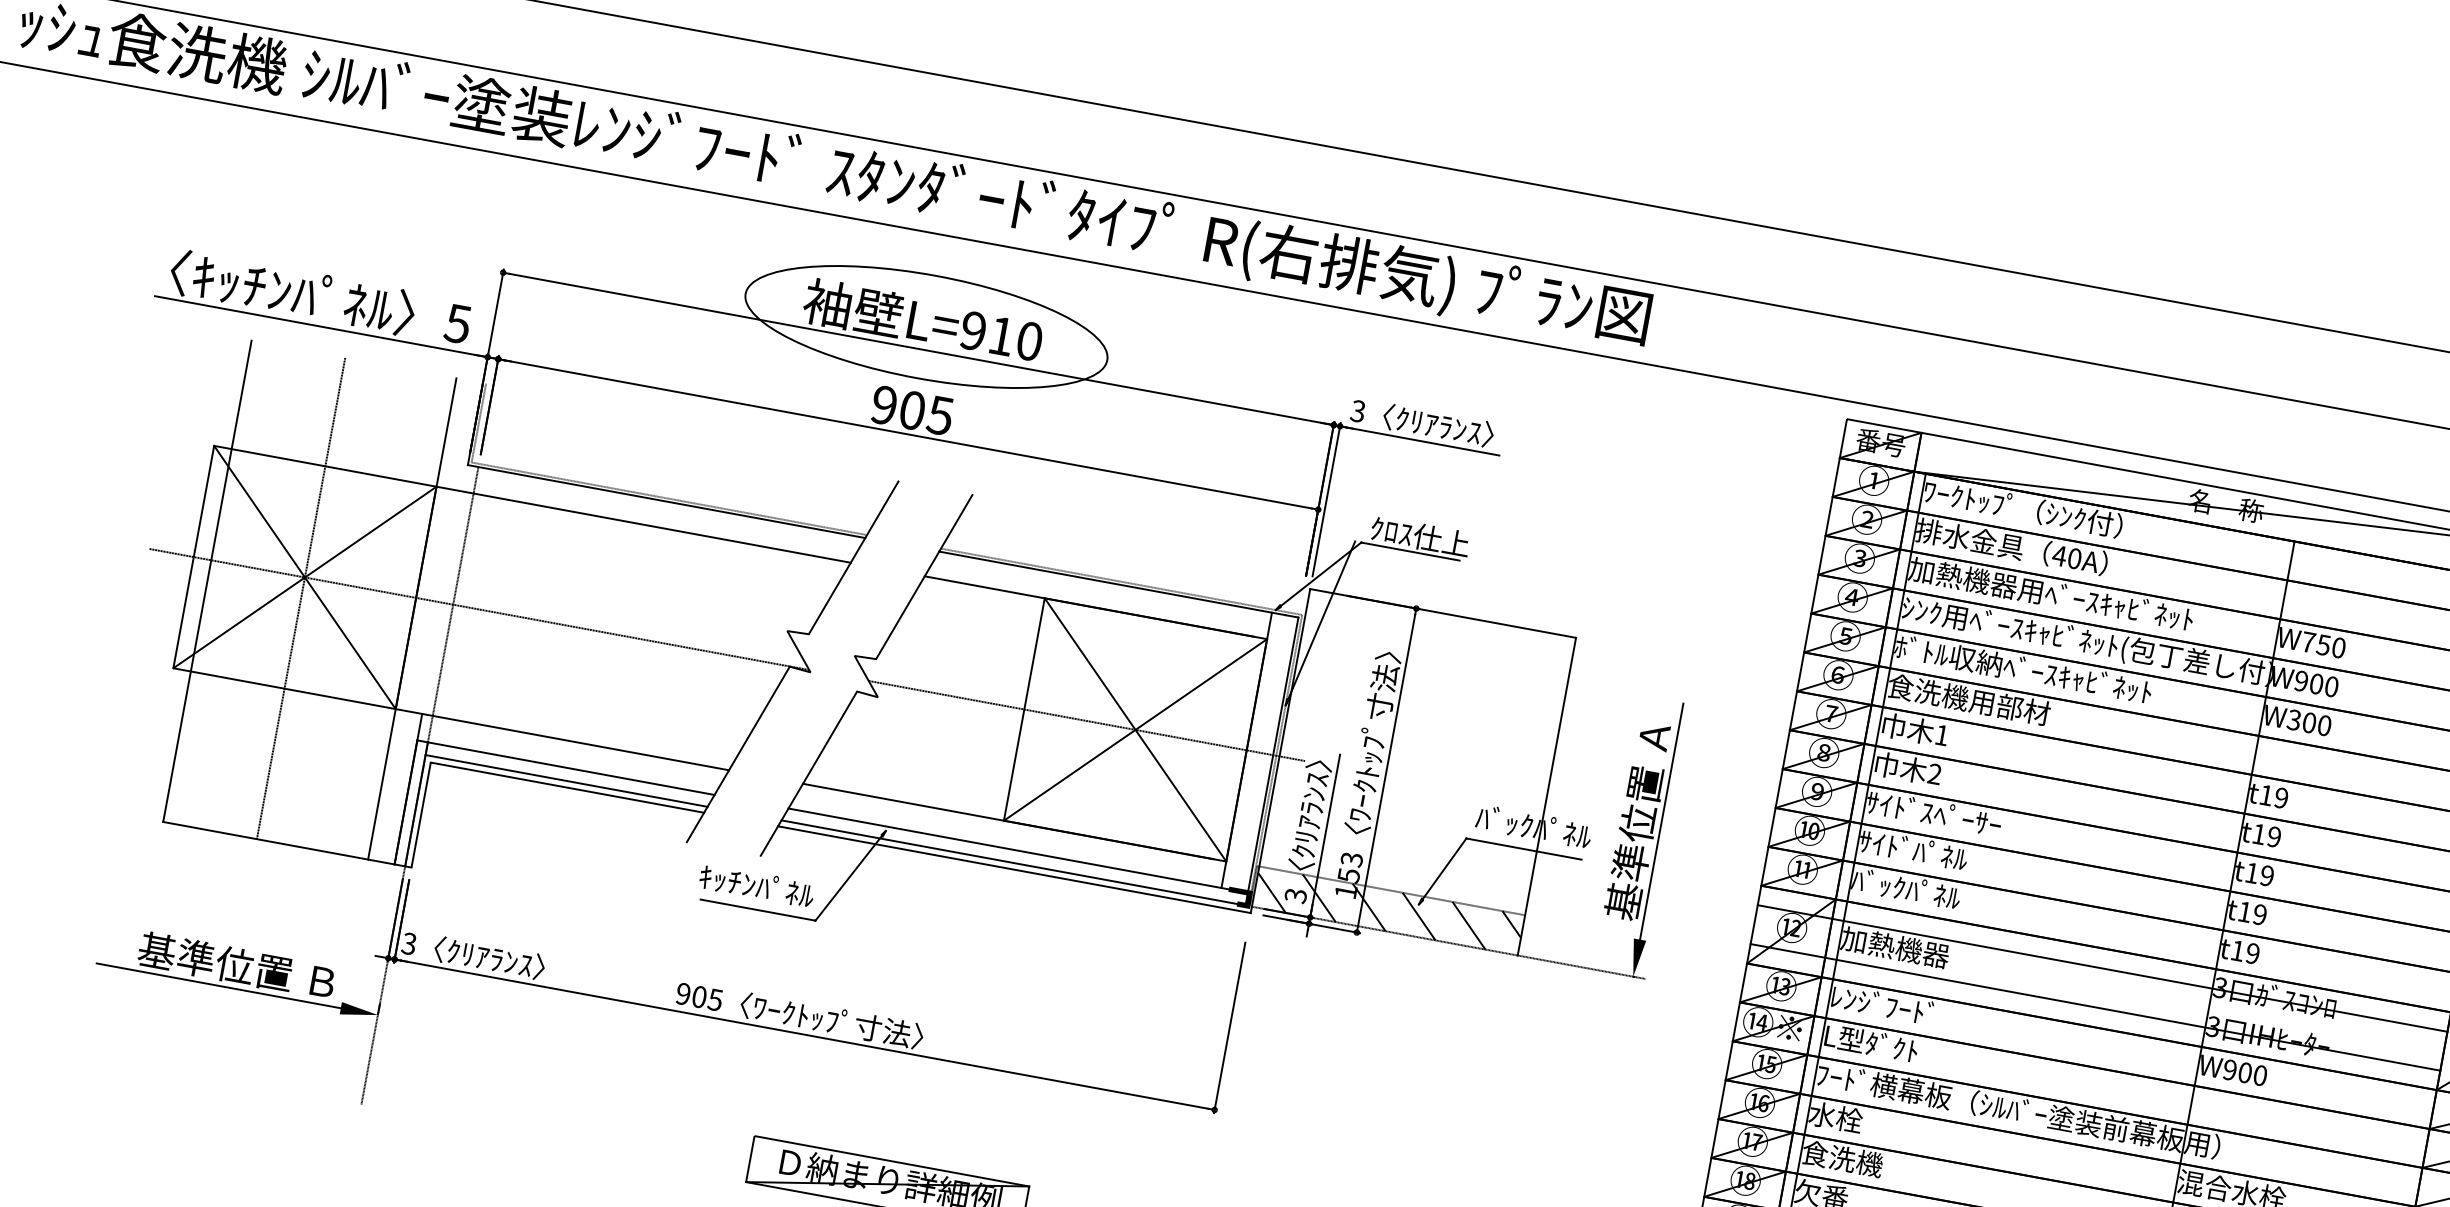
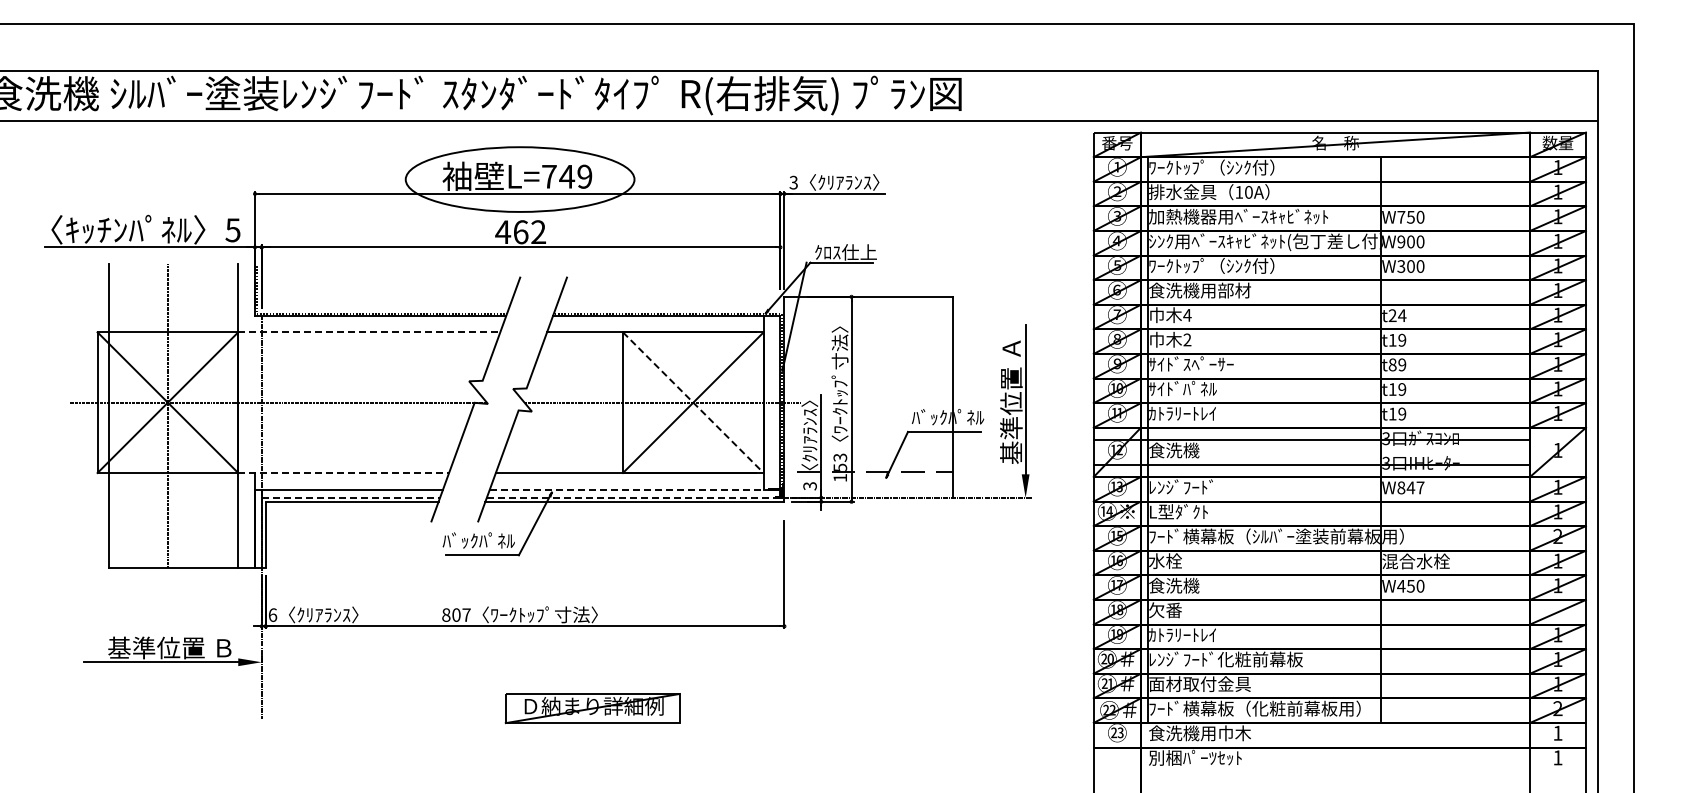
text: (1002, 335) -> (567, 176), L=910 -> L=749
text: (911, 410) -> (520, 232), 905 -> 462
line: (643, 525) -> (369, 332), solid -> dashed
text: (2059, 556) -> (1239, 192), 40A -> 10A
text: (2022, 668) -> (1229, 265), ﾎﾞﾄﾙ収納ﾍﾞｰｽｷｬﾋﾞﾈｯﾄ -> ﾜｰｸﾄｯﾌﾟ（ｼﾝｸ付）
line: (1135, 731) -> (693, 403), solid -> dashed
text: (1942, 735) -> (1187, 315), 1 -> 4
line: (563, 740) -> (344, 473), solid -> dashed
line: (567, 780) -> (351, 497), solid -> dashed
text: (2273, 796) -> (1397, 315), t19 -> t24
line: (1018, 850) -> (635, 489), solid -> dashed
line: (1013, 862) -> (633, 497), solid -> dashed
text: (2251, 872) -> (1392, 364), t19 -> t89
text: (725, 879) -> (459, 540), ｷｯﾁﾝﾊﾟﾈﾙ -> ﾊﾞｯｸﾊﾟﾈﾙ
text: (1905, 887) -> (1182, 412), ﾊﾞｯｸﾊﾟﾈﾙ -> ｶﾄﾗﾘｰﾄﾚｲ
hatch: (1388, 910) -> (868, 484), removed
text: (408, 942) -> (272, 614), 3 -> 6
text: (1894, 947) -> (1182, 450), 加熱機器 -> 食洗機
text: (699, 996) -> (456, 614), 905 -> 807
text: (2244, 1072) -> (1410, 487), W900 -> W847

